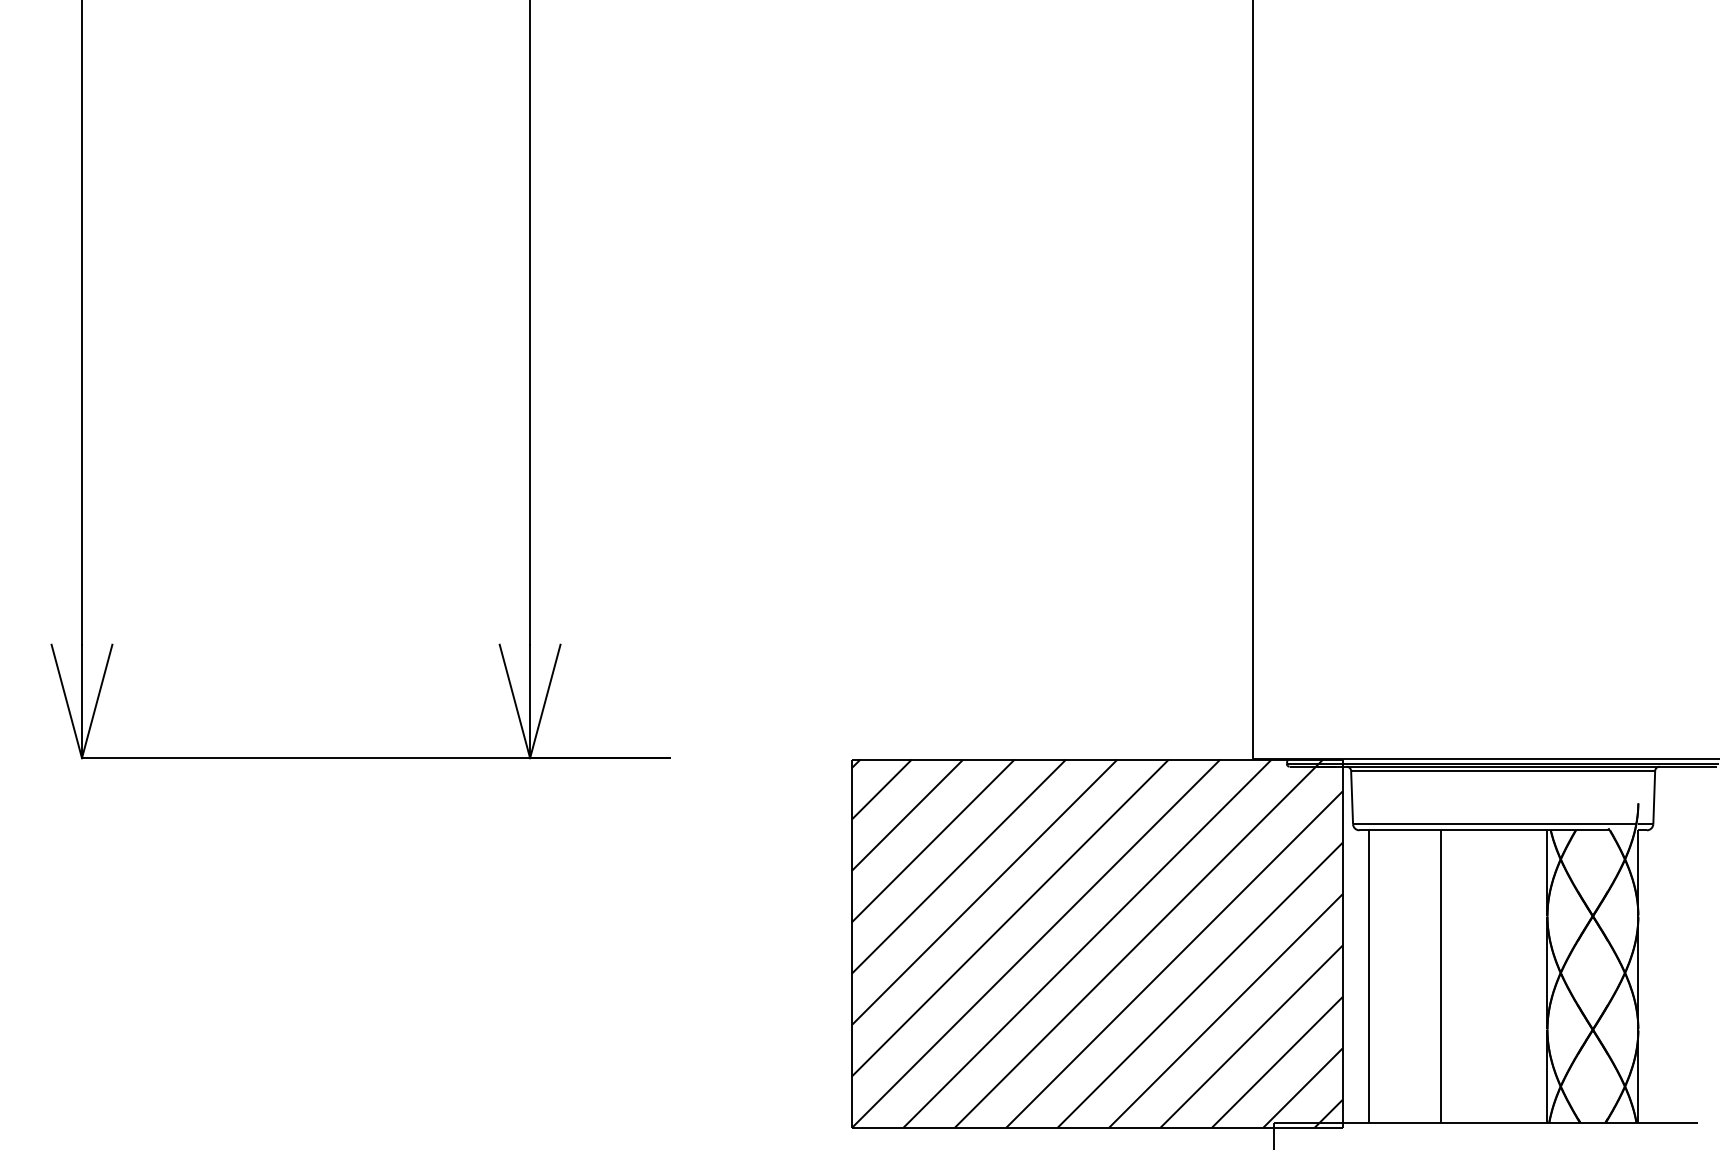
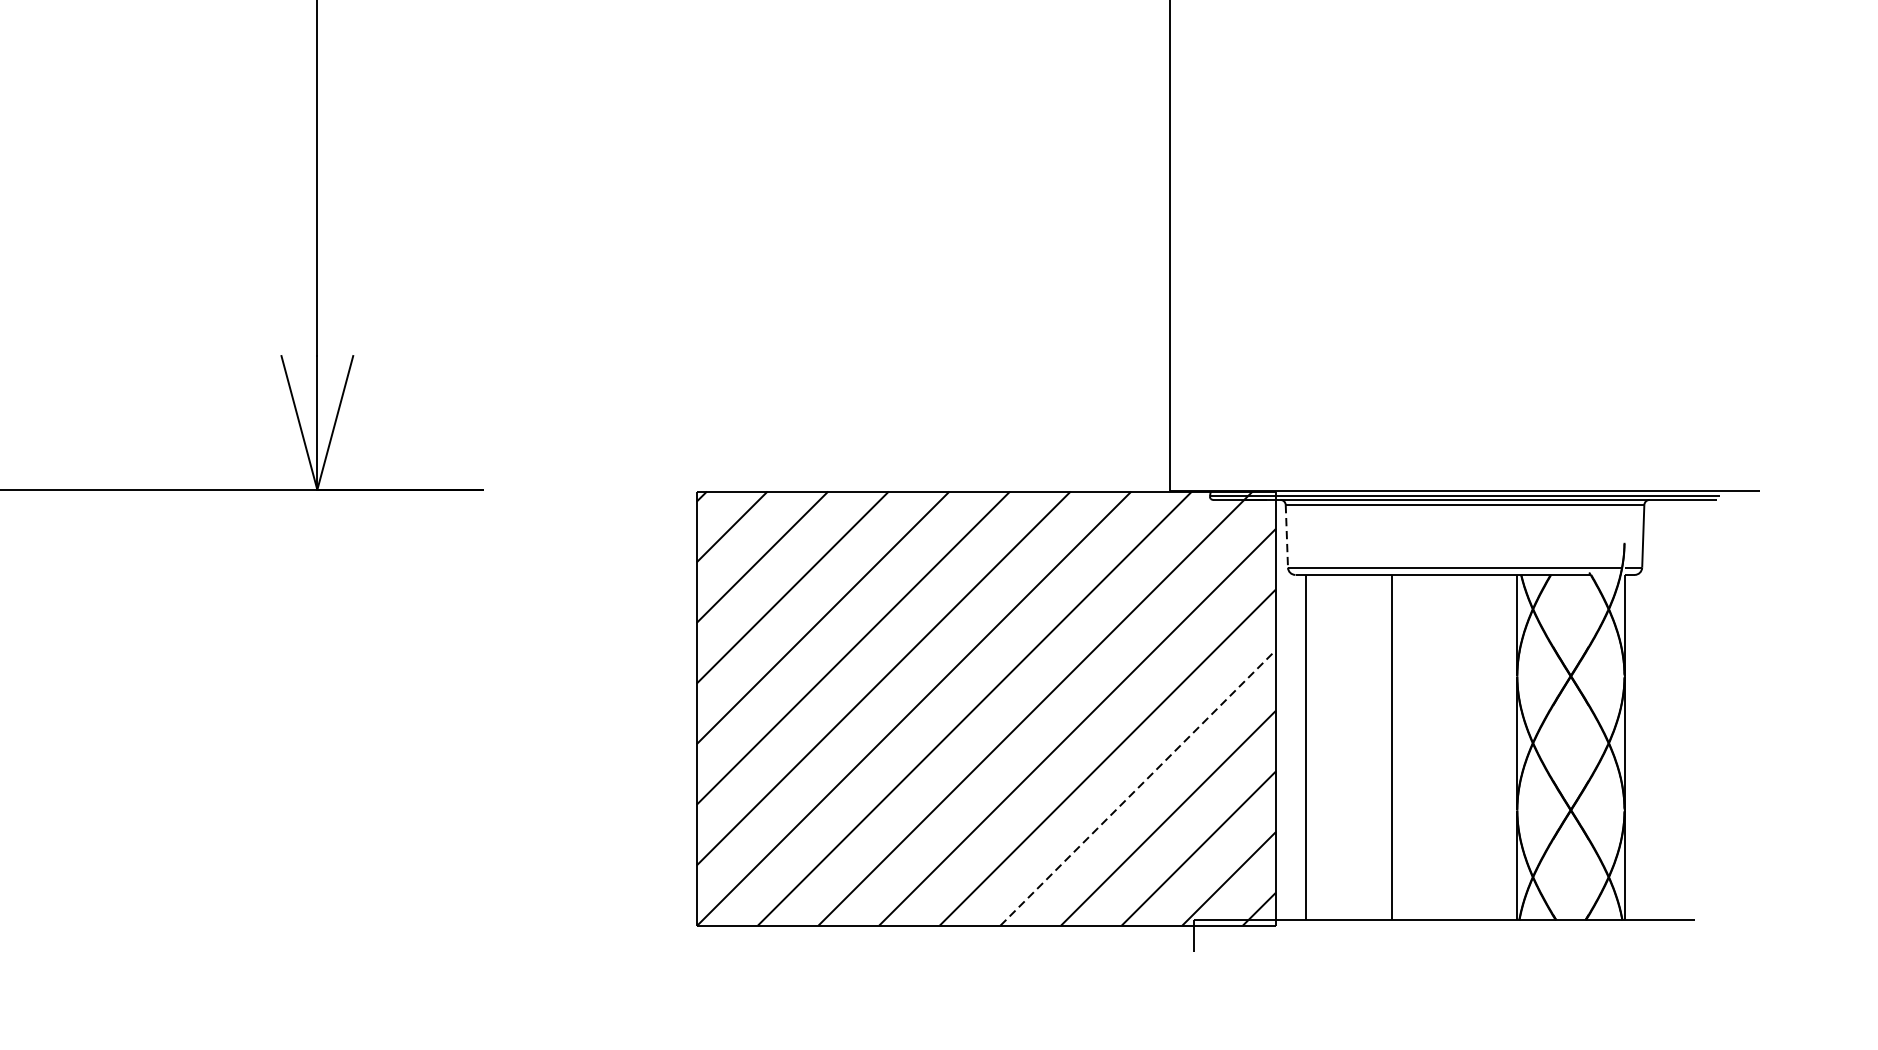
line: (1352, 797) -> (1287, 536), solid -> dashed
line: (1226, 1010) -> (1138, 787), solid -> dashed

